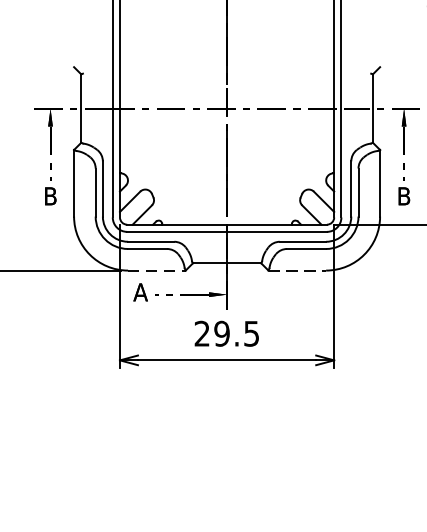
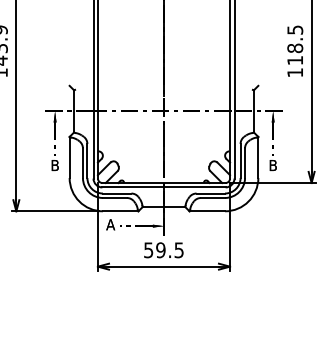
line: (156, 270) -> (120, 211), dashed -> solid
line: (297, 270) -> (207, 211), dashed -> solid
text: (201, 334) -> (148, 250), 29.5 -> 59.5

